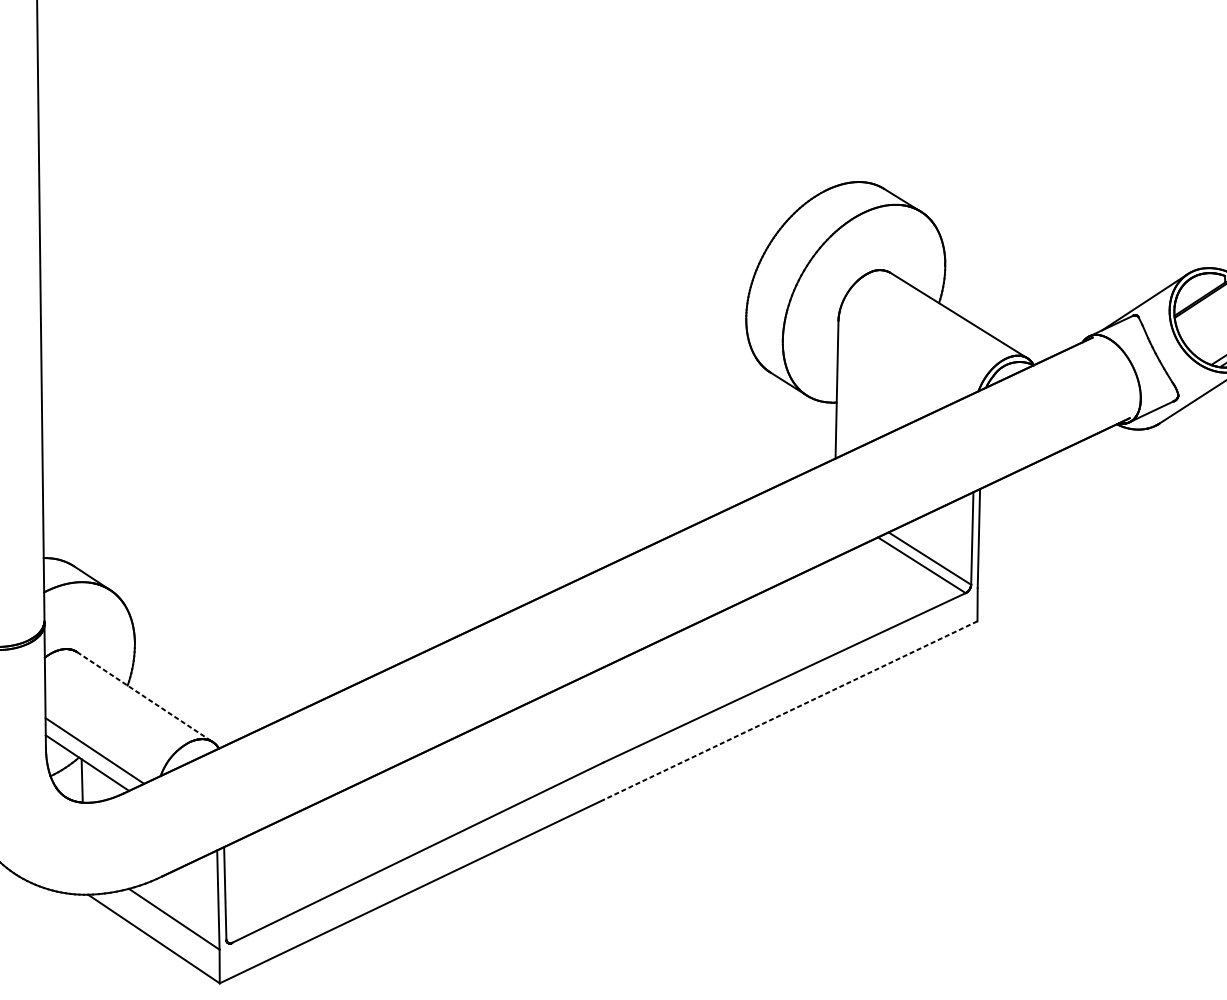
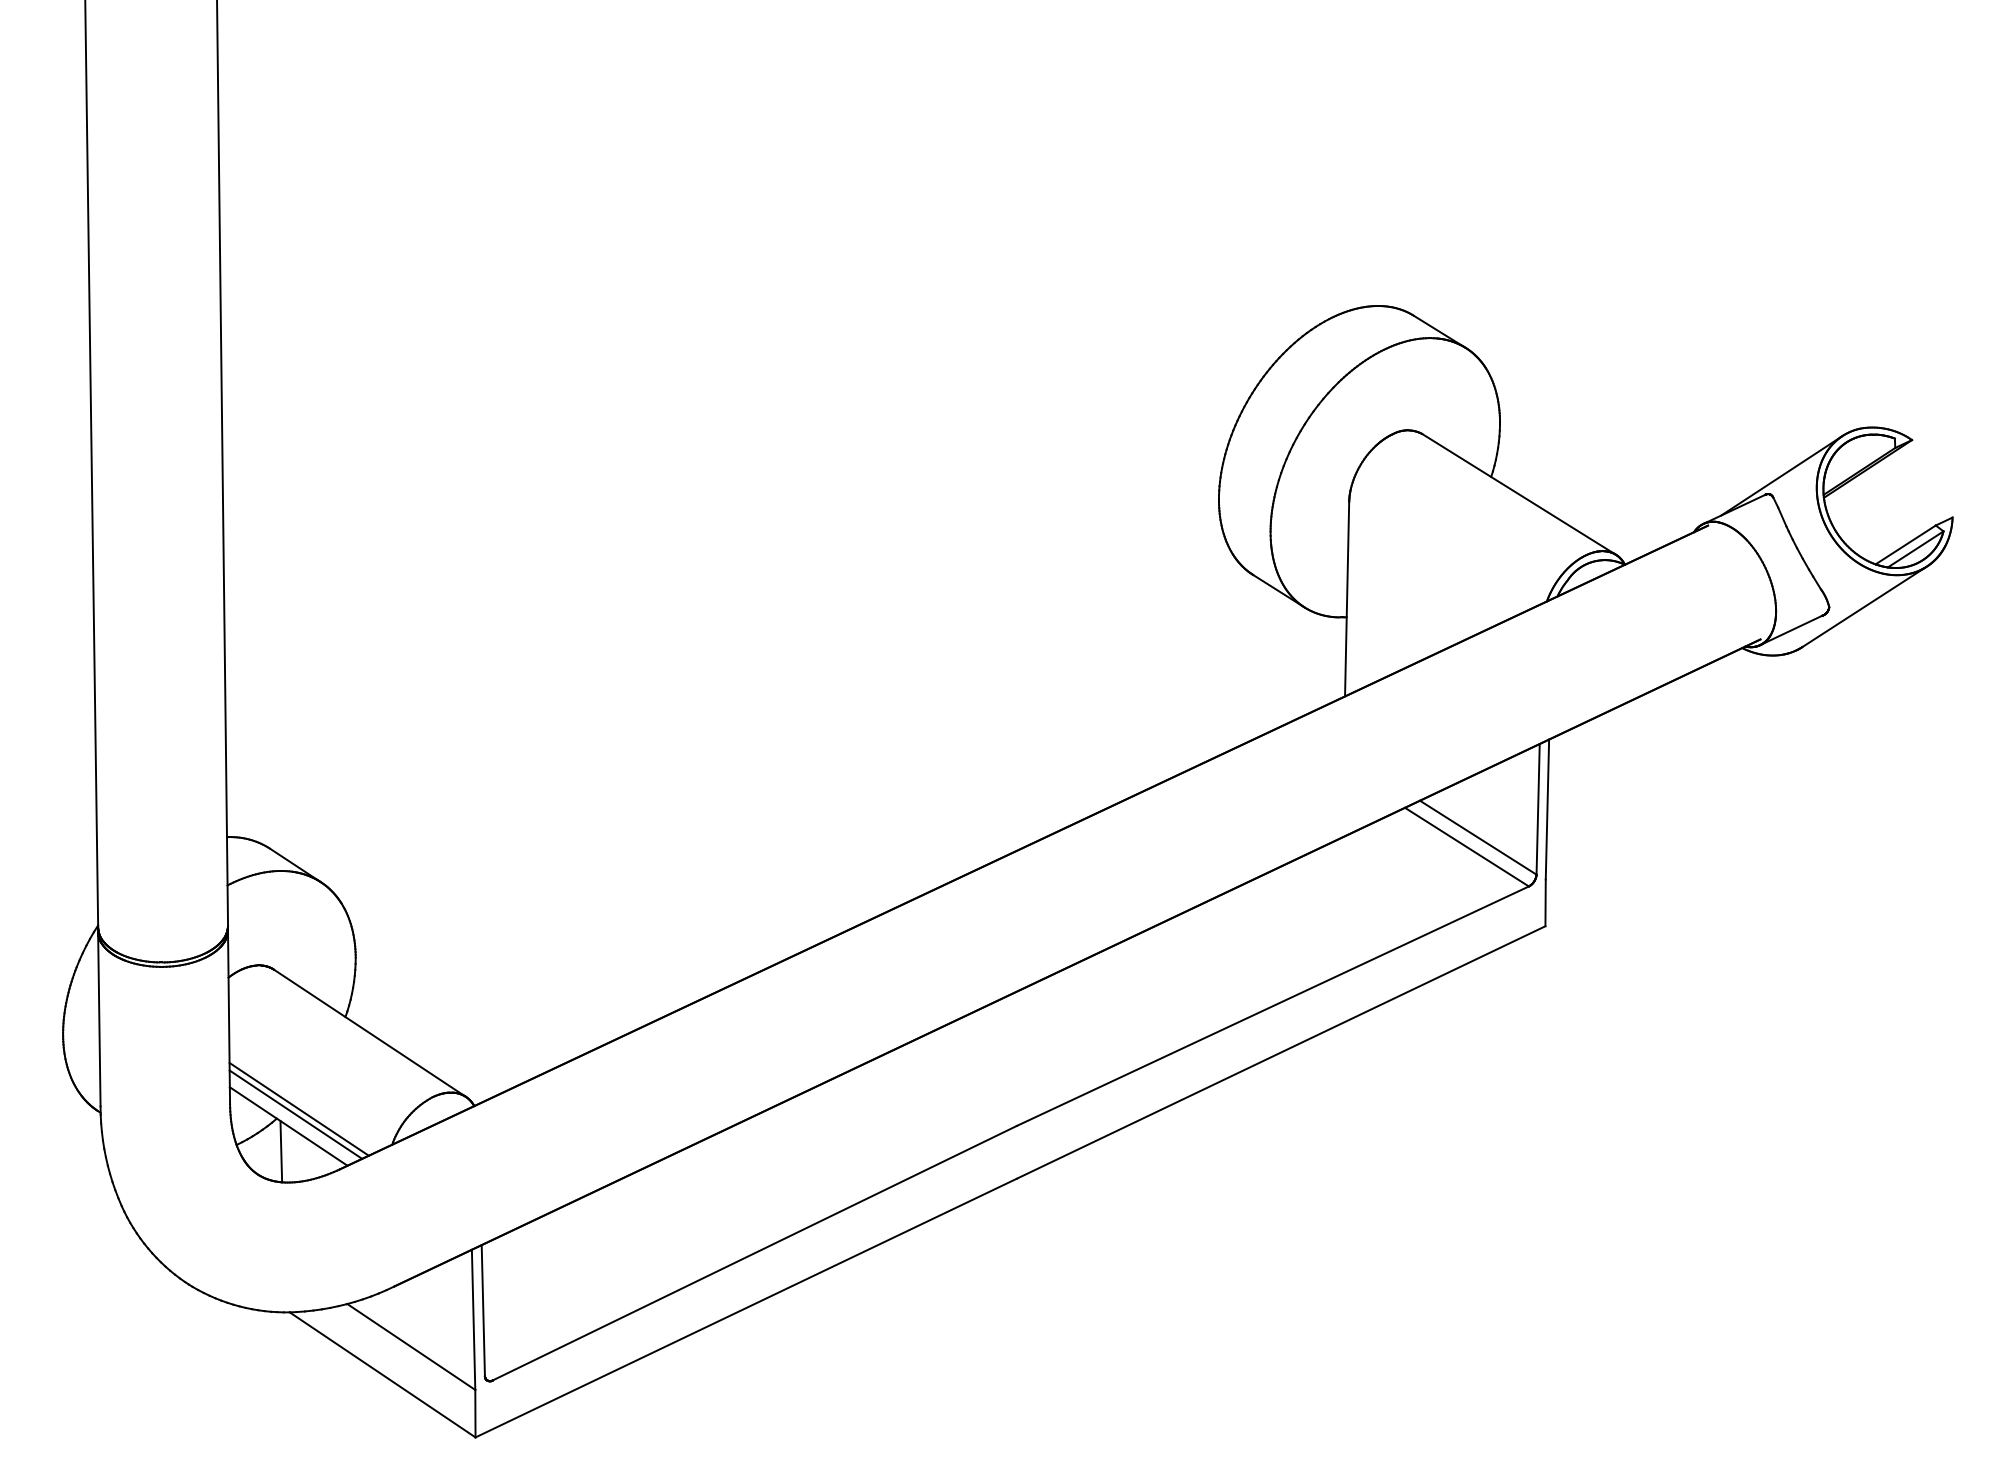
line: (144, 697) -> (369, 1033), dashed -> solid
line: (790, 710) -> (1281, 1052), dashed -> solid
line: (92, 754) -> (295, 1114), added

